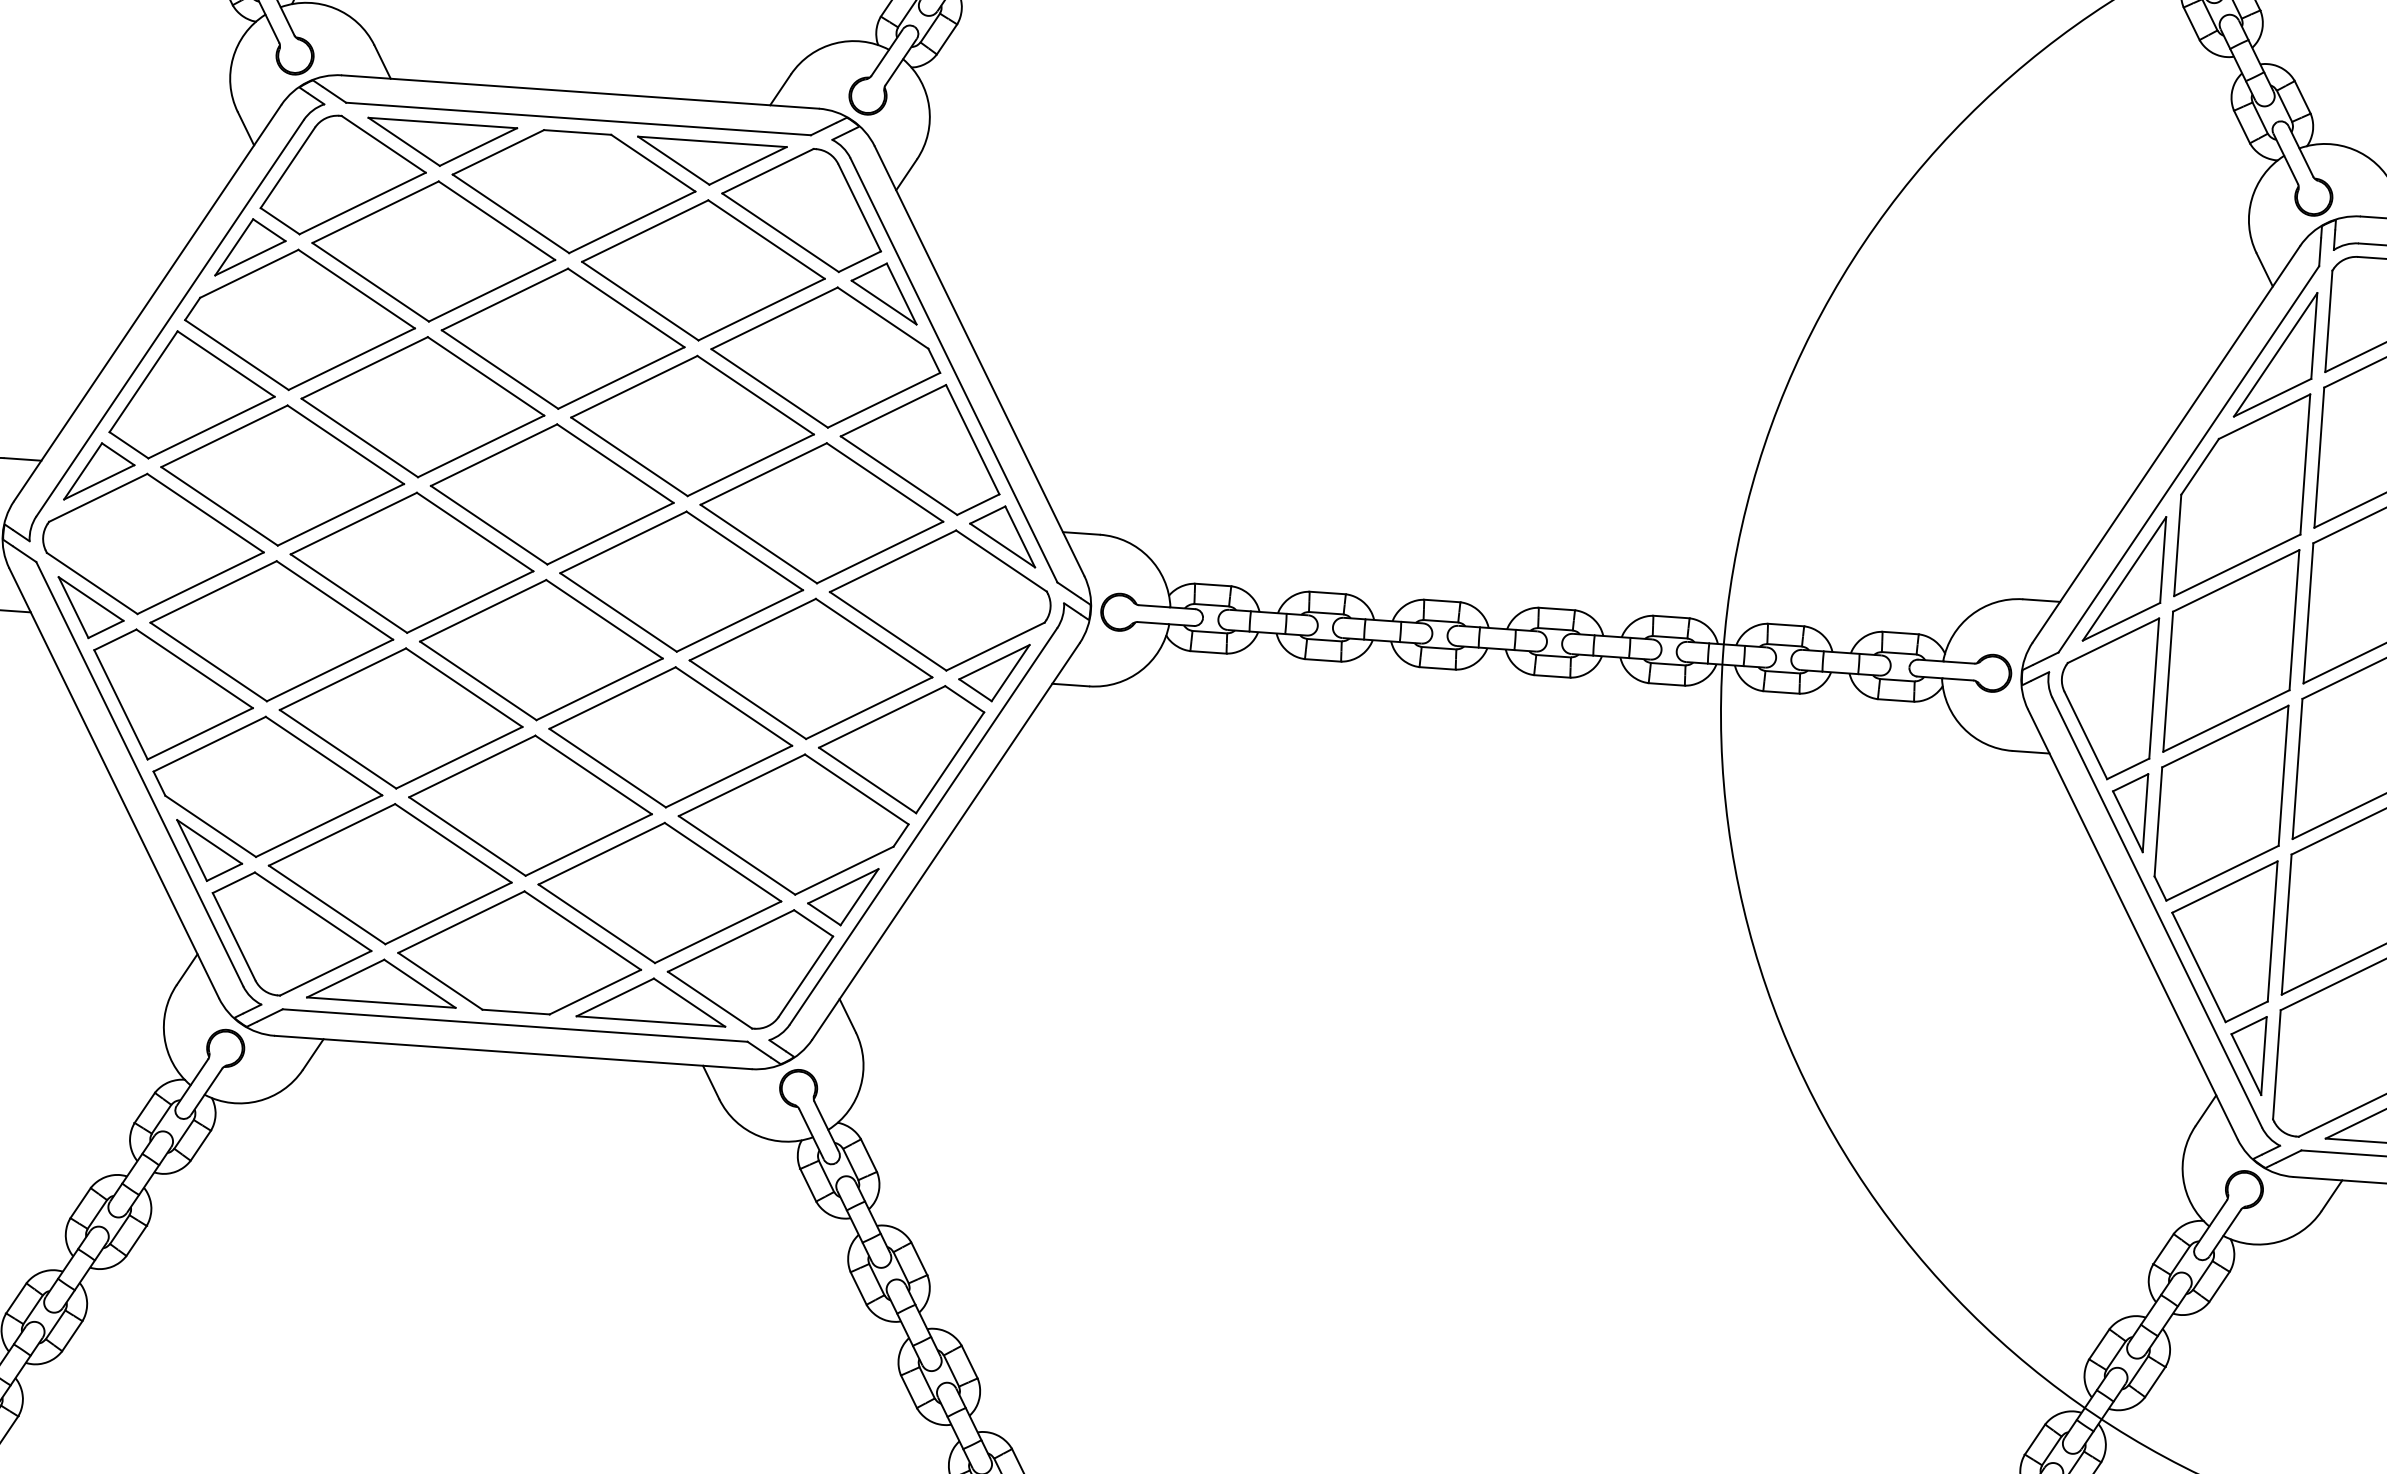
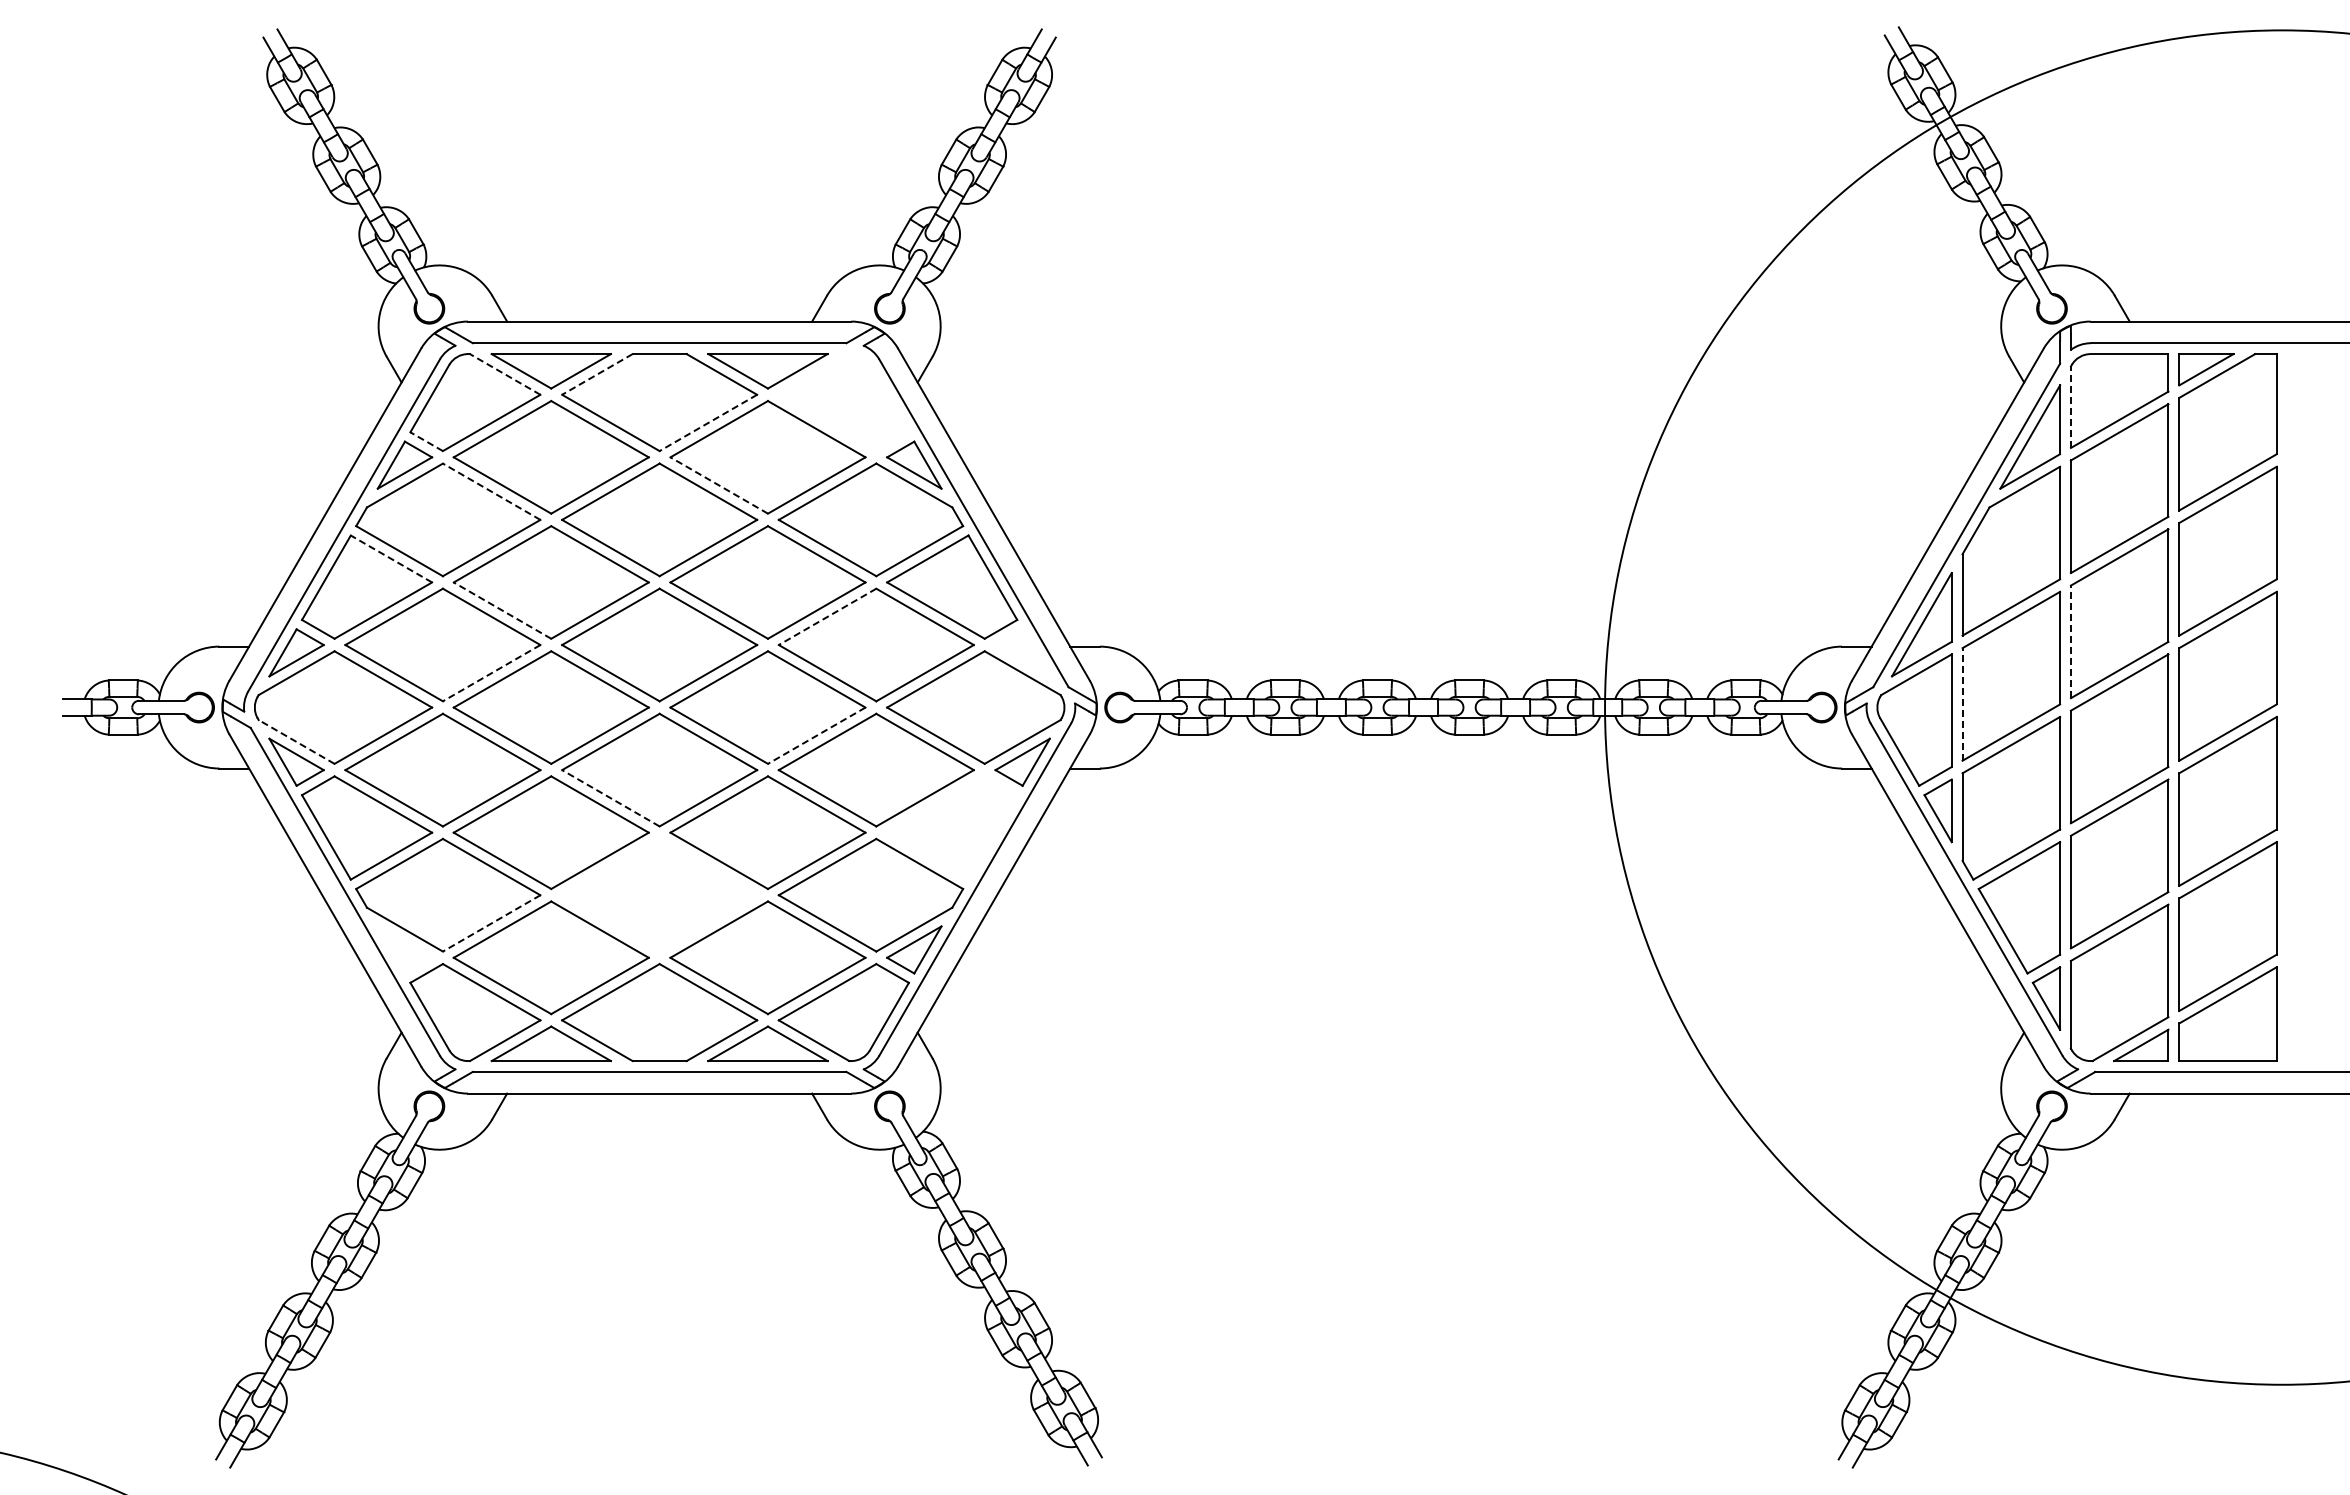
line: (384, 144) -> (505, 374), solid -> dashed
line: (498, 152) -> (597, 374), solid -> dashed
part: (802, 208) -> (843, 402), removed
line: (279, 220) -> (426, 441), solid -> dashed
line: (631, 222) -> (707, 423), solid -> dashed
line: (356, 288) -> (491, 491), solid -> dashed
line: (639, 301) -> (718, 485), solid -> dashed
line: (2328, 321) -> (2070, 407), solid -> dashed
line: (226, 363) -> (391, 558), solid -> dashed
line: (359, 437) -> (502, 610), solid -> dashed
line: (763, 474) -> (827, 617), solid -> dashed
line: (340, 515) -> (491, 673), solid -> dashed
part: (1003, 535) -> (1022, 652), removed
line: (92, 582) -> (296, 741), solid -> dashed
line: (2307, 612) -> (2070, 641), solid -> dashed
line: (739, 620) -> (816, 735), solid -> dashed
line: (2168, 680) -> (1962, 703), solid -> dashed
line: (477, 681) -> (610, 798), solid -> dashed
part: (900, 746) -> (952, 827), removed
part: (530, 804) -> (659, 894), removed
line: (318, 826) -> (491, 923), solid -> dashed
part: (208, 851) -> (404, 949), removed

